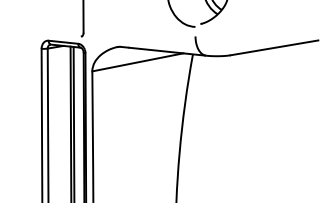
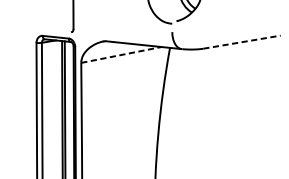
line: (275, 47) -> (242, 41), solid -> dashed
line: (138, 62) -> (122, 55), solid -> dashed

